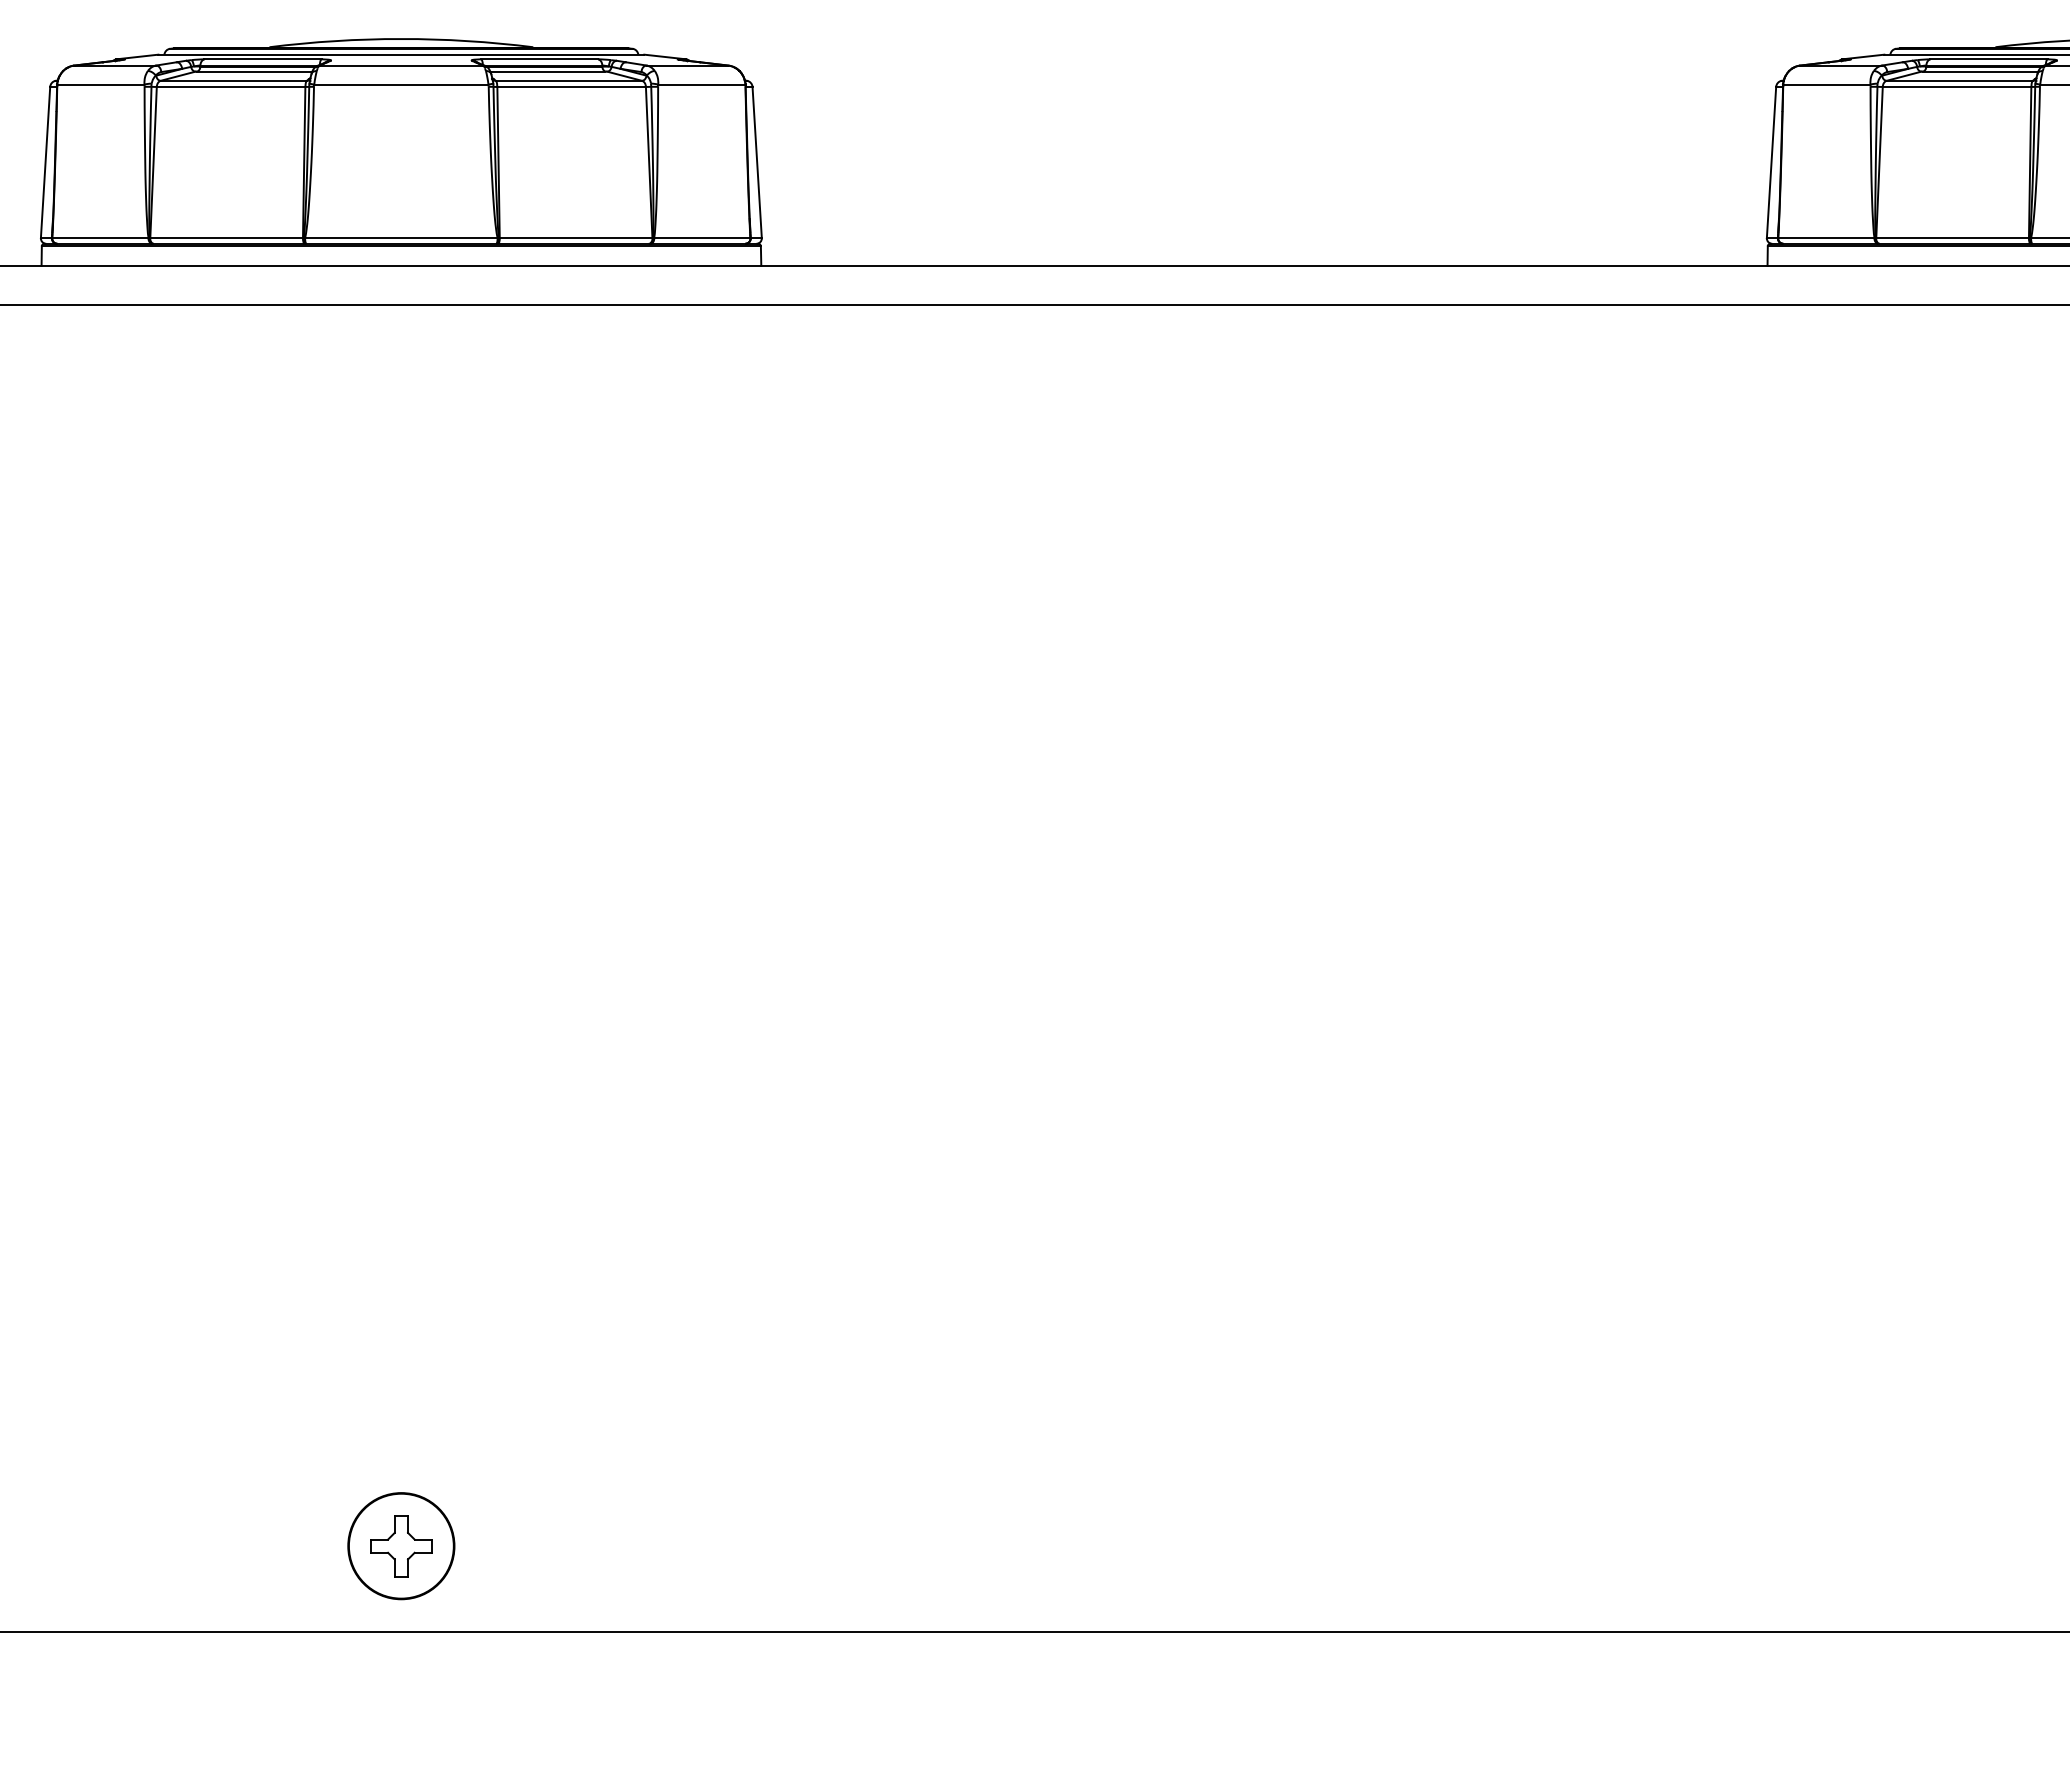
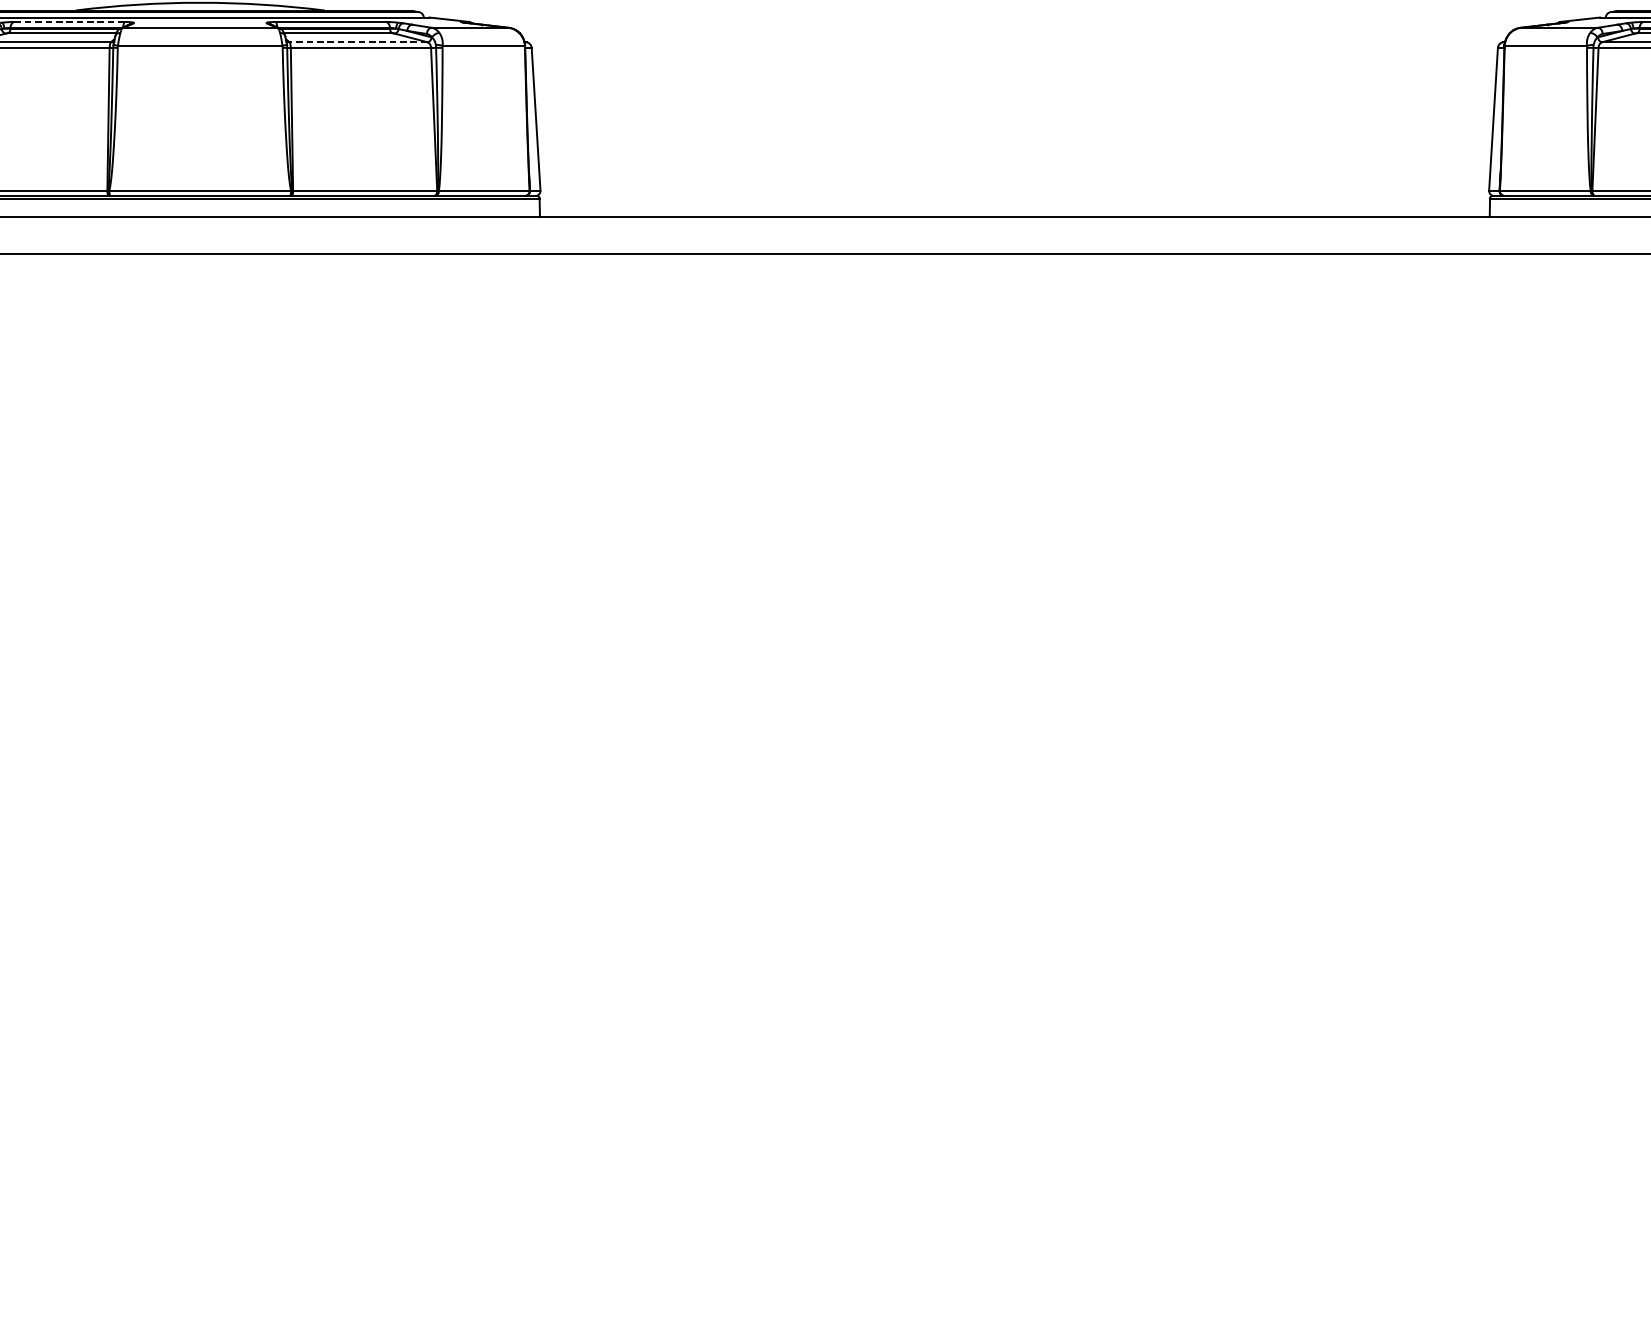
line: (263, 59) -> (70, 22), solid -> dashed
line: (568, 80) -> (357, 41), solid -> dashed

